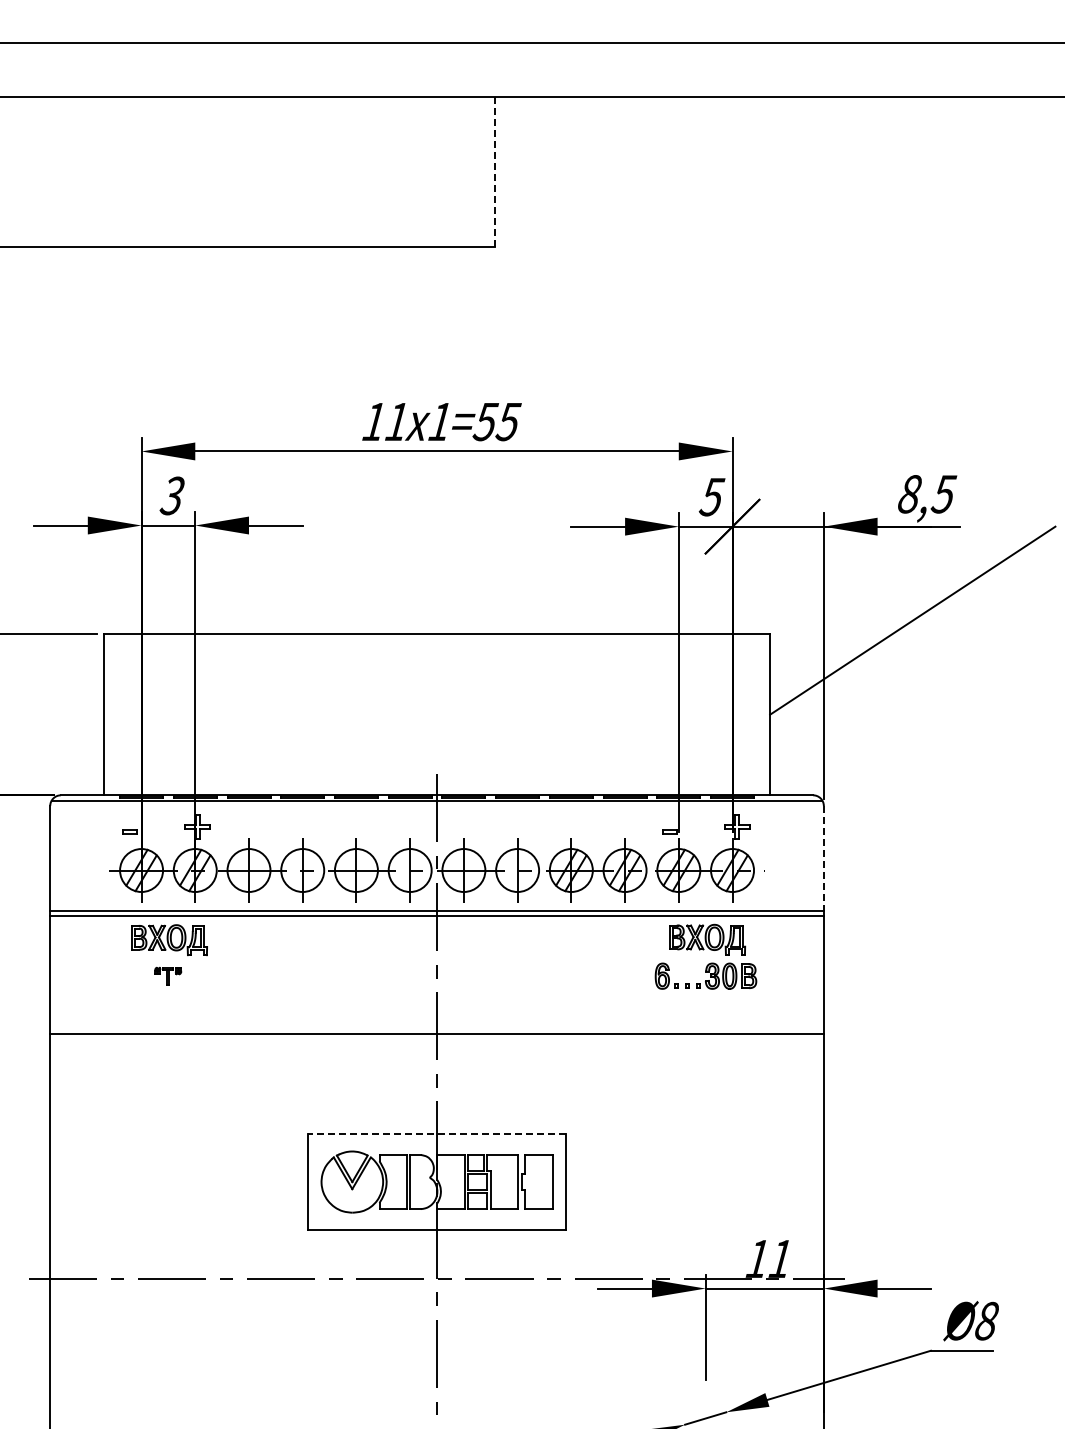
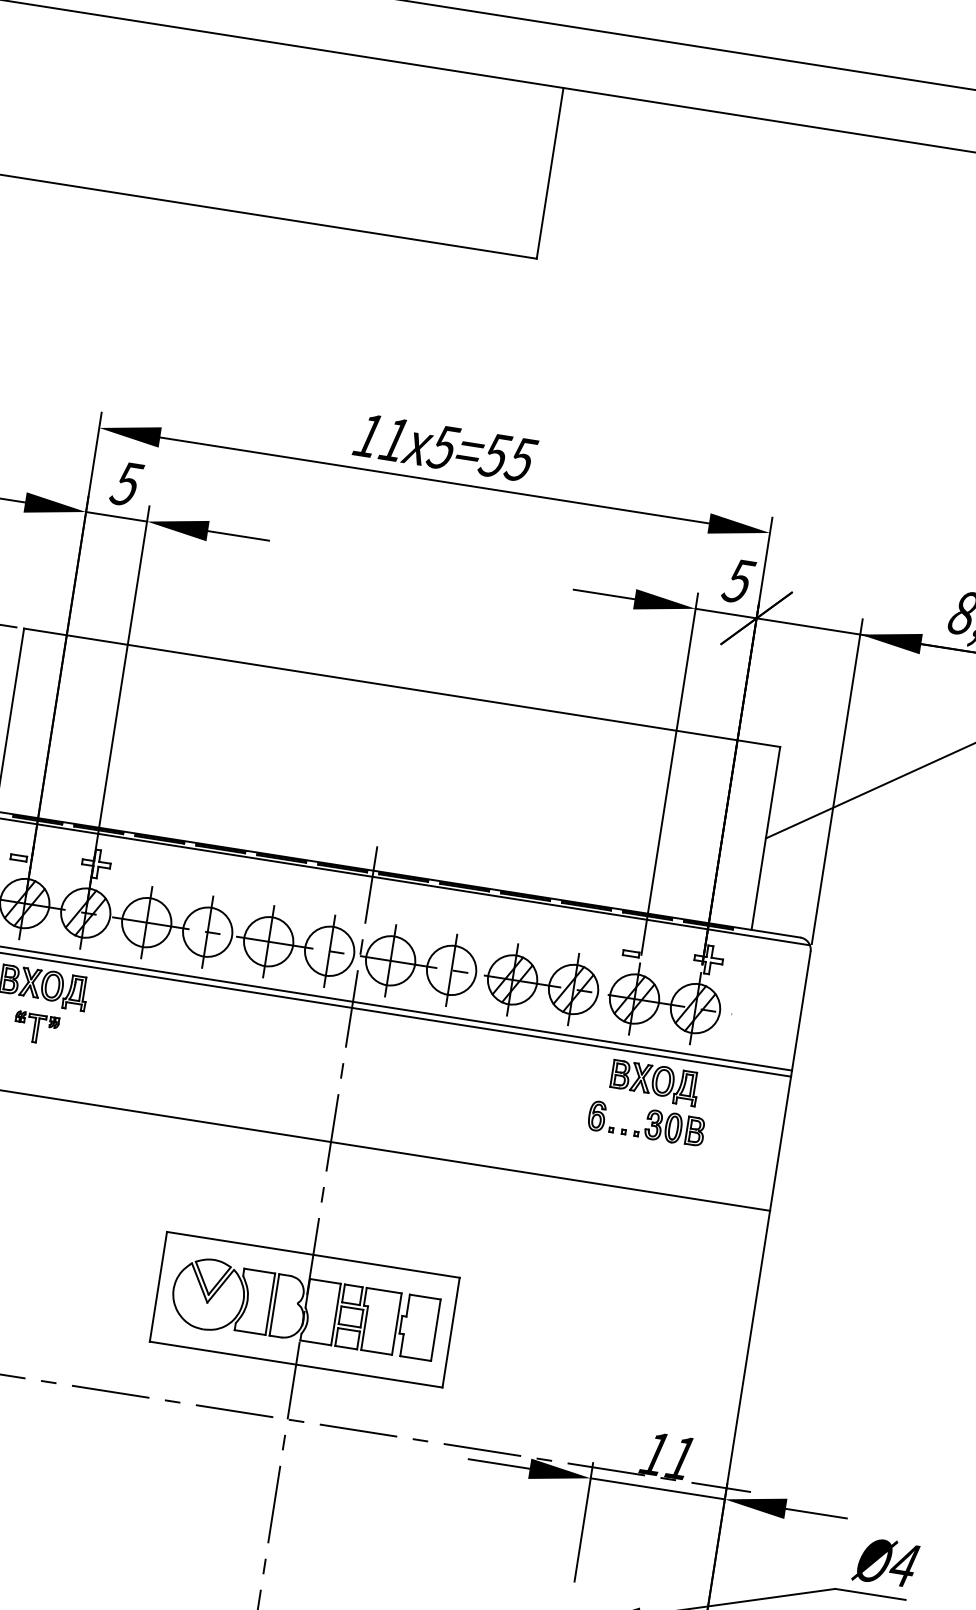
line: (495, 171) -> (550, 173), dashed -> solid
text: (440, 422) -> (443, 448), 1=55 -> 5=55
text: (172, 495) -> (126, 483), 3 -> 5
line: (823, 858) -> (800, 1011), dashed -> solid
part: (167, 976) -> (35, 1028), size x1.43
line: (437, 1133) -> (313, 1254), dashed -> solid
text: (986, 1320) -> (903, 1564), Ø8 -> Ø4

